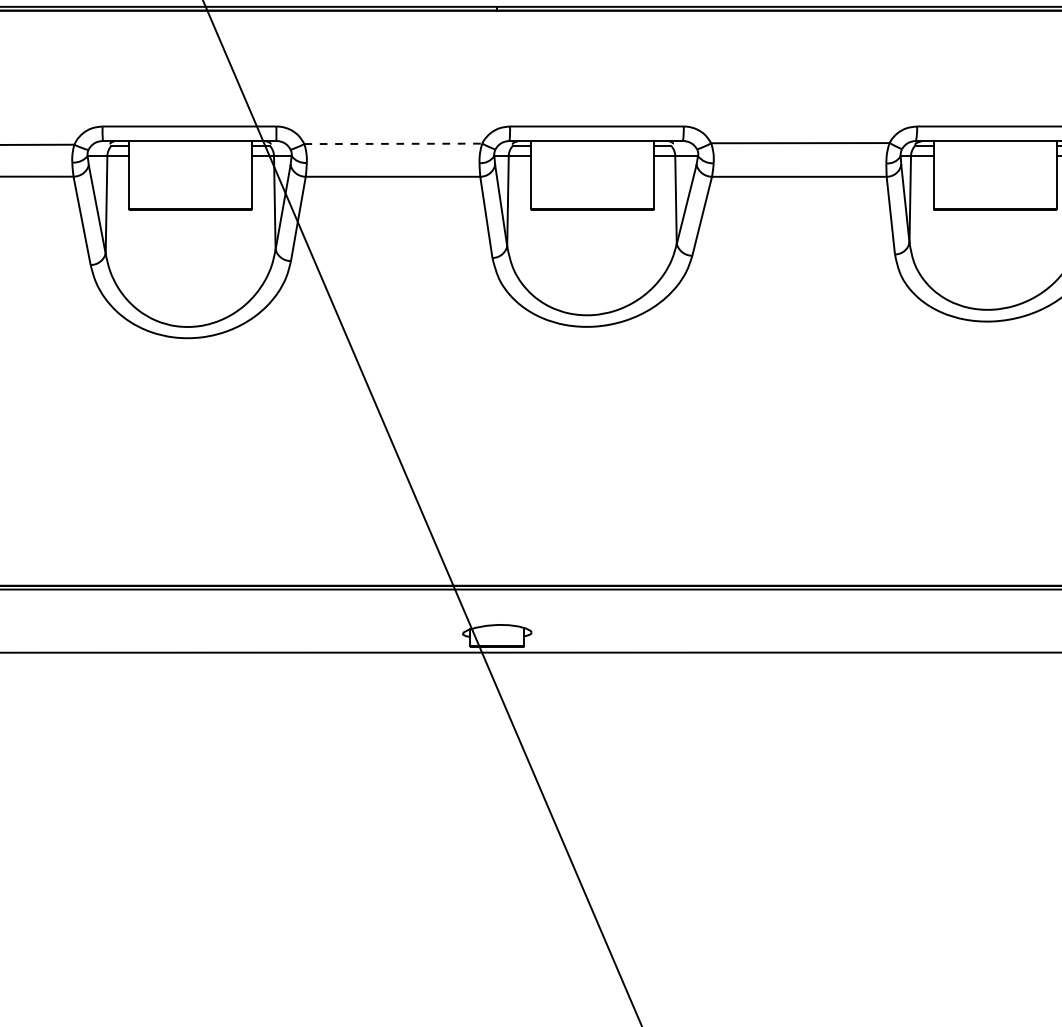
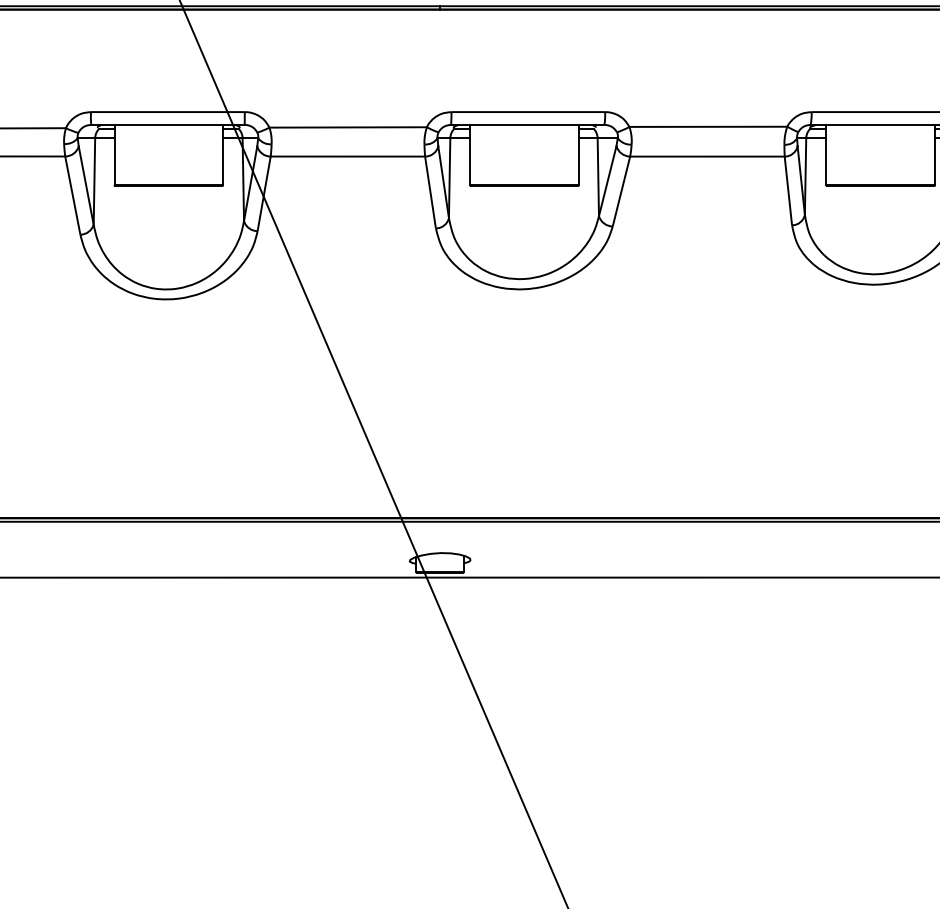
line: (393, 143) -> (348, 127), dashed -> solid

